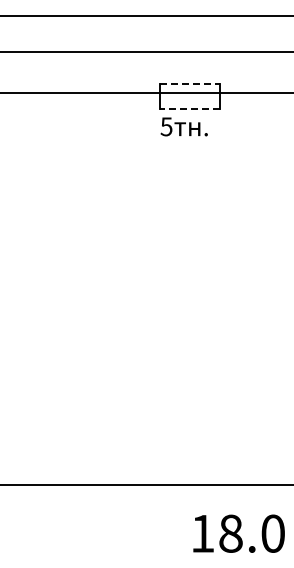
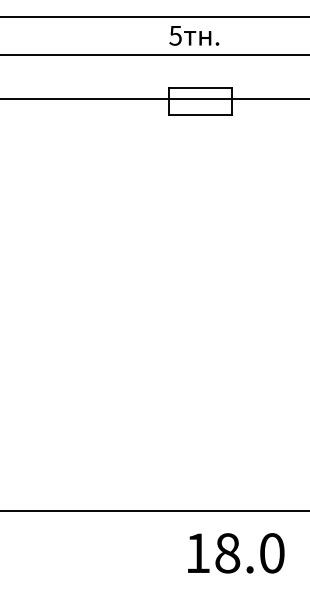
line: (189, 83) -> (199, 88), dashed -> solid
line: (189, 108) -> (199, 114), dashed -> solid
text: (183, 126) -> (193, 35), moved
text: (238, 533) -> (235, 553), moved

